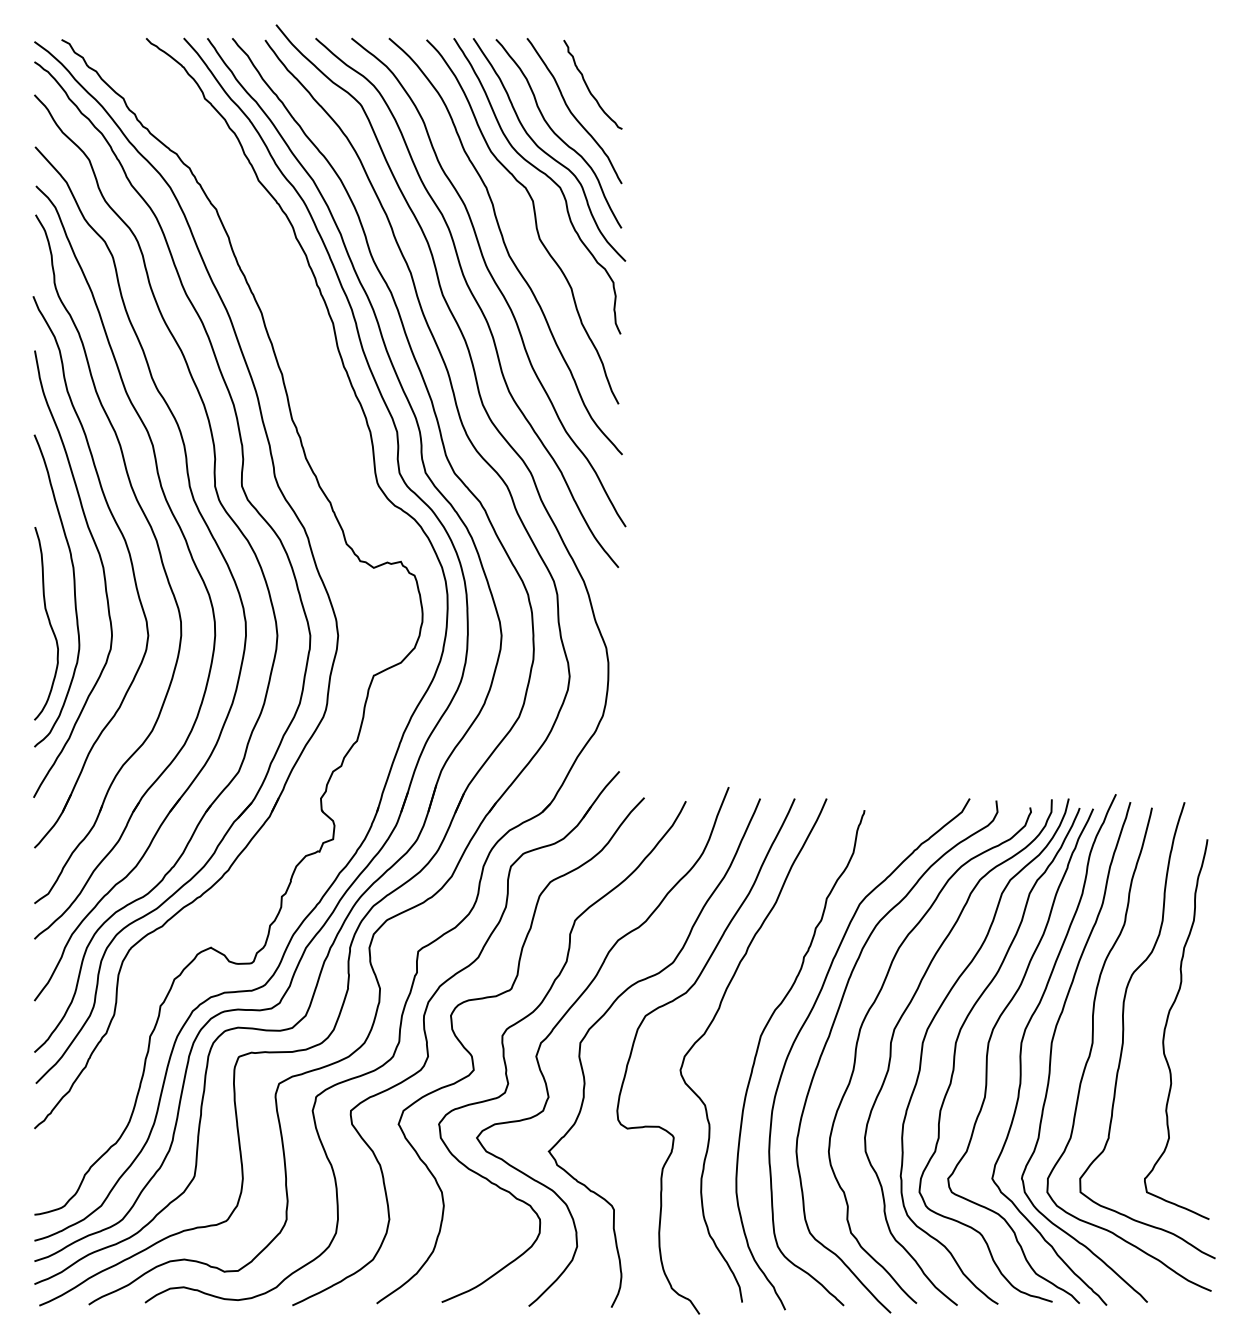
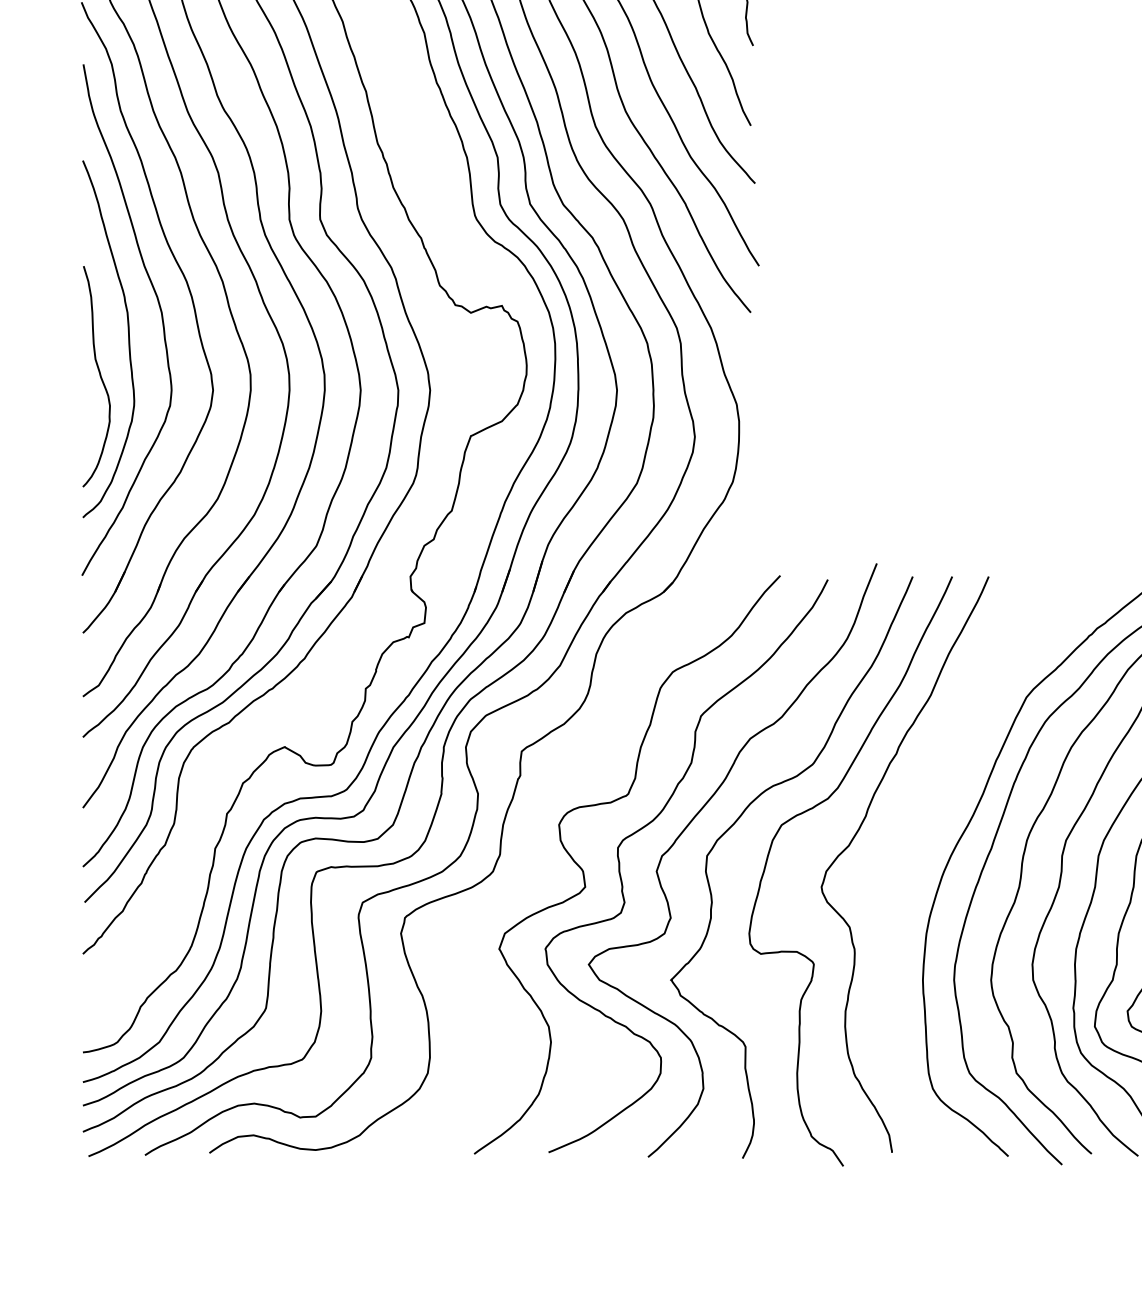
part: (427, 1038) -> (532, 850), removed
curve: (758, 1050) -> (910, 864), removed

